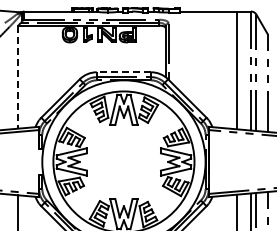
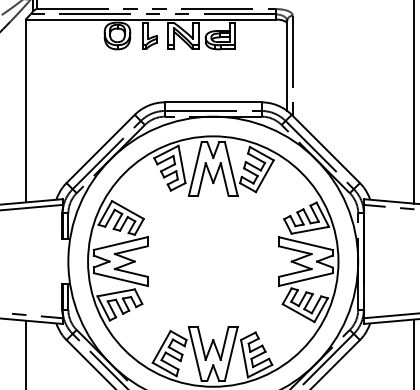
line: (123, 72) -> (212, 102), dashed -> solid
line: (18, 77) -> (26, 111), dashed -> solid

